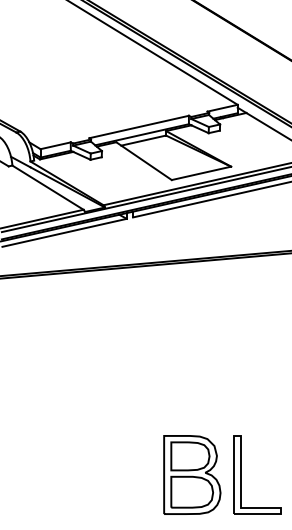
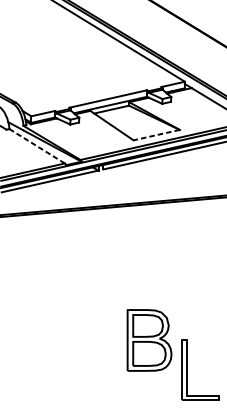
line: (200, 173) -> (155, 135), solid -> dashed
line: (47, 187) -> (36, 146), solid -> dashed
part: (192, 474) -> (149, 340), moved

